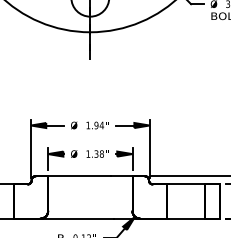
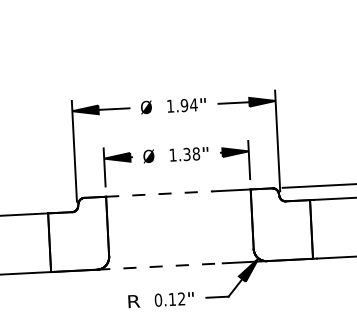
line: (79, 176) -> (159, 194), solid -> dashed
line: (77, 218) -> (160, 266), solid -> dashed

